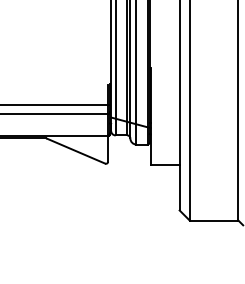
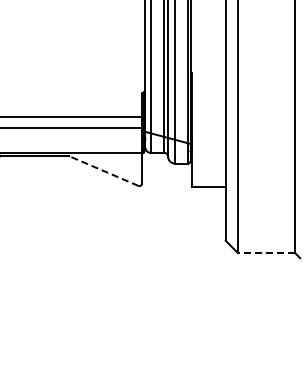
line: (75, 151) -> (103, 171), solid -> dashed
line: (214, 220) -> (266, 252), solid -> dashed

